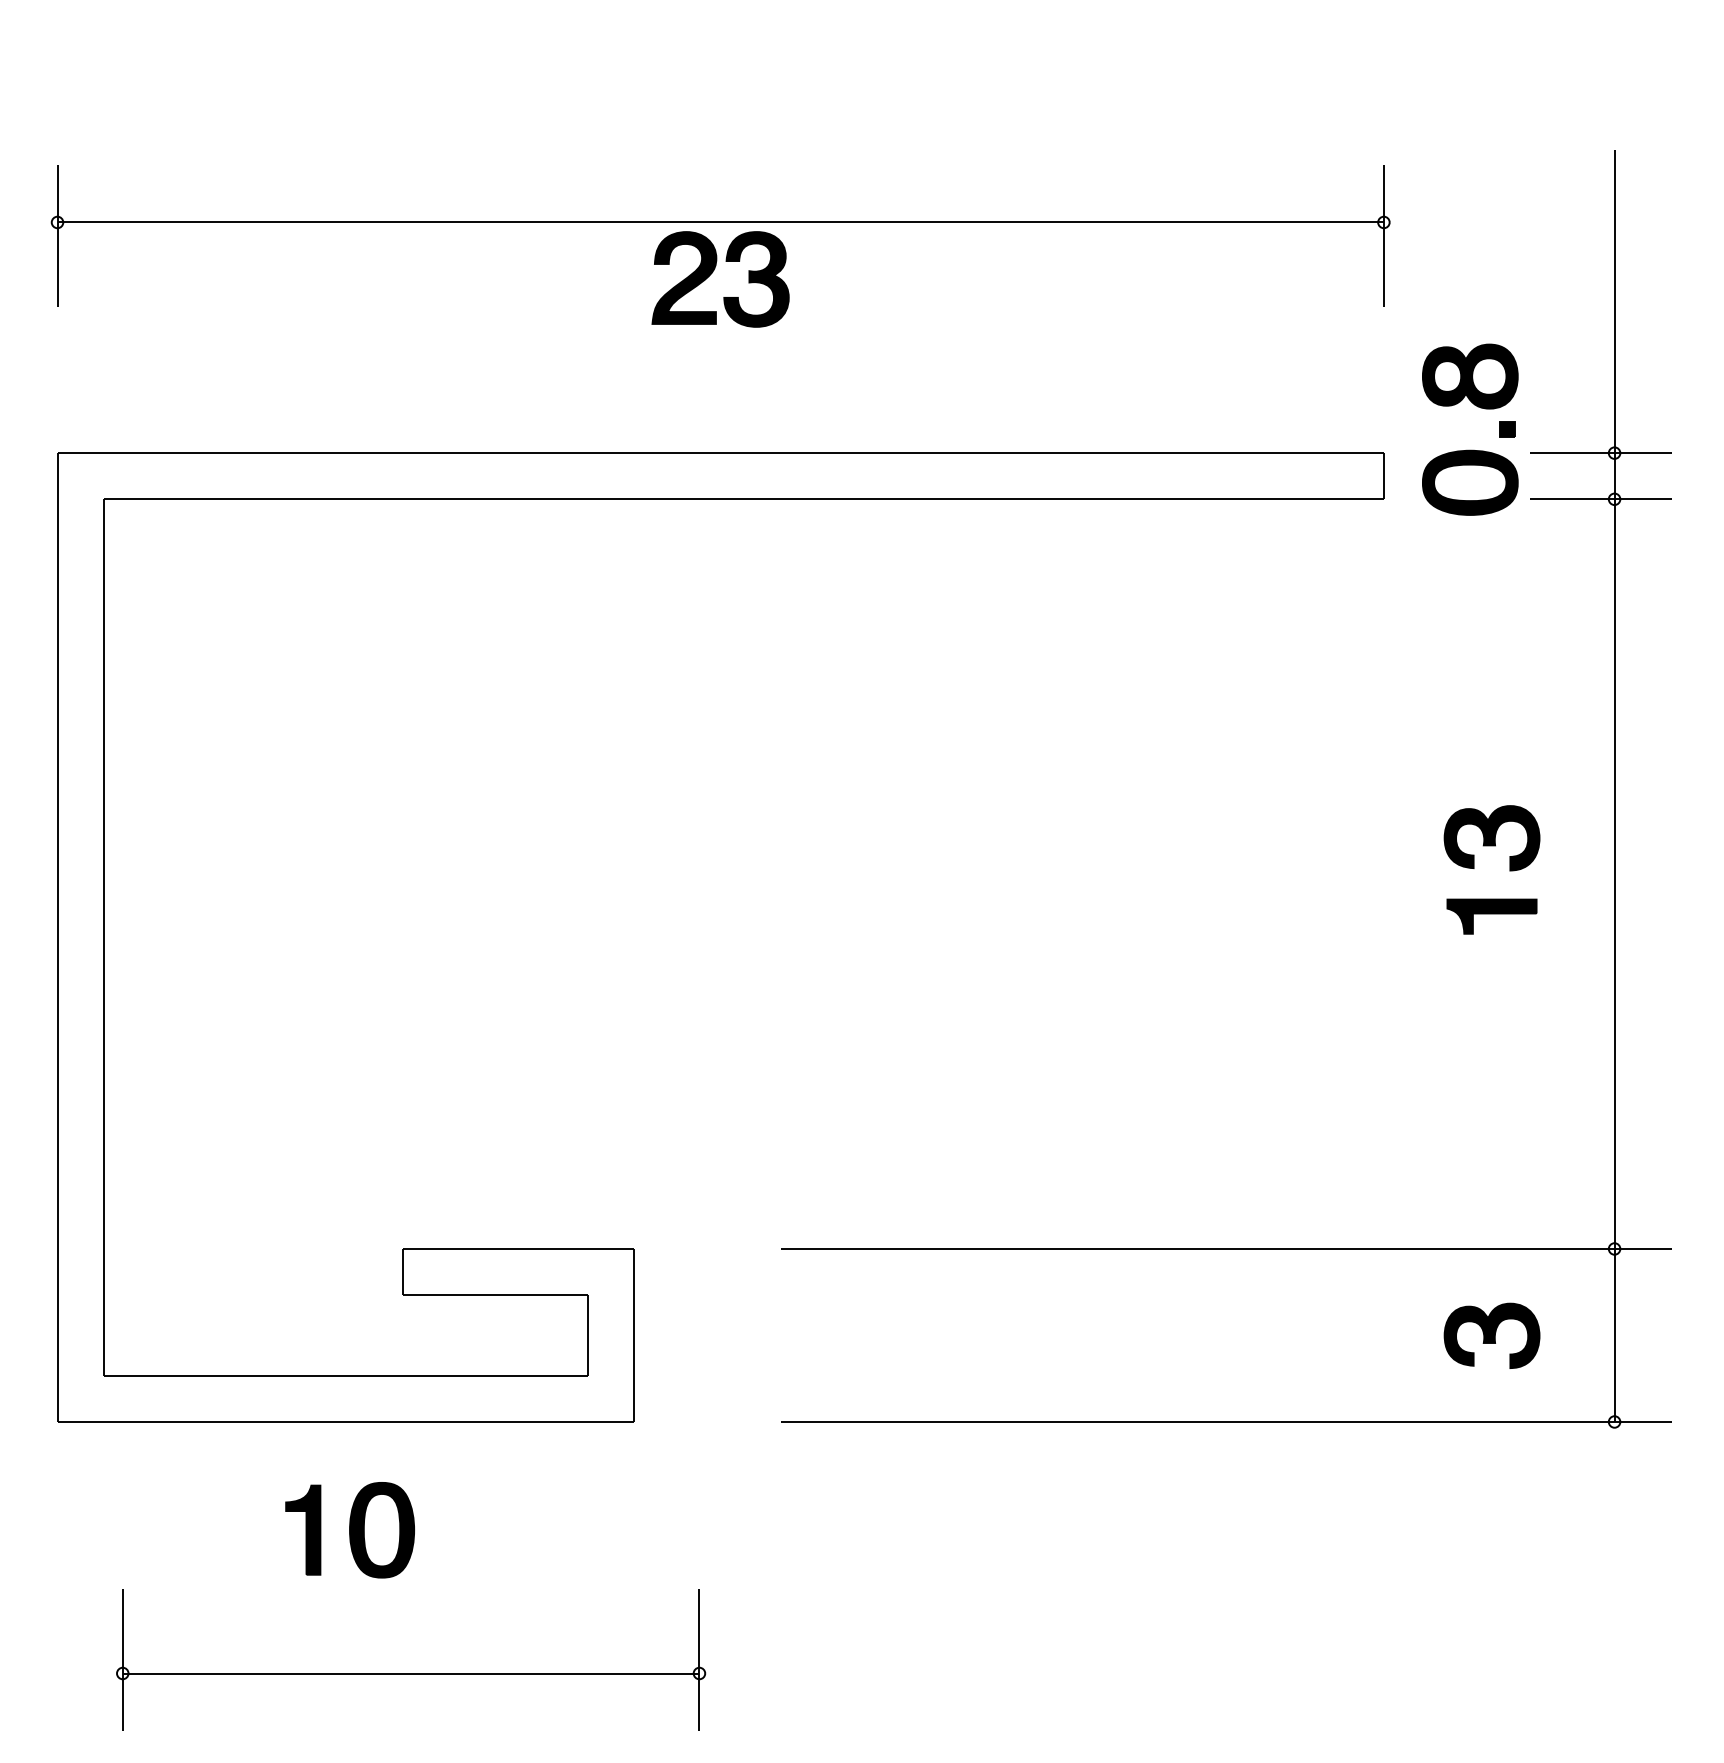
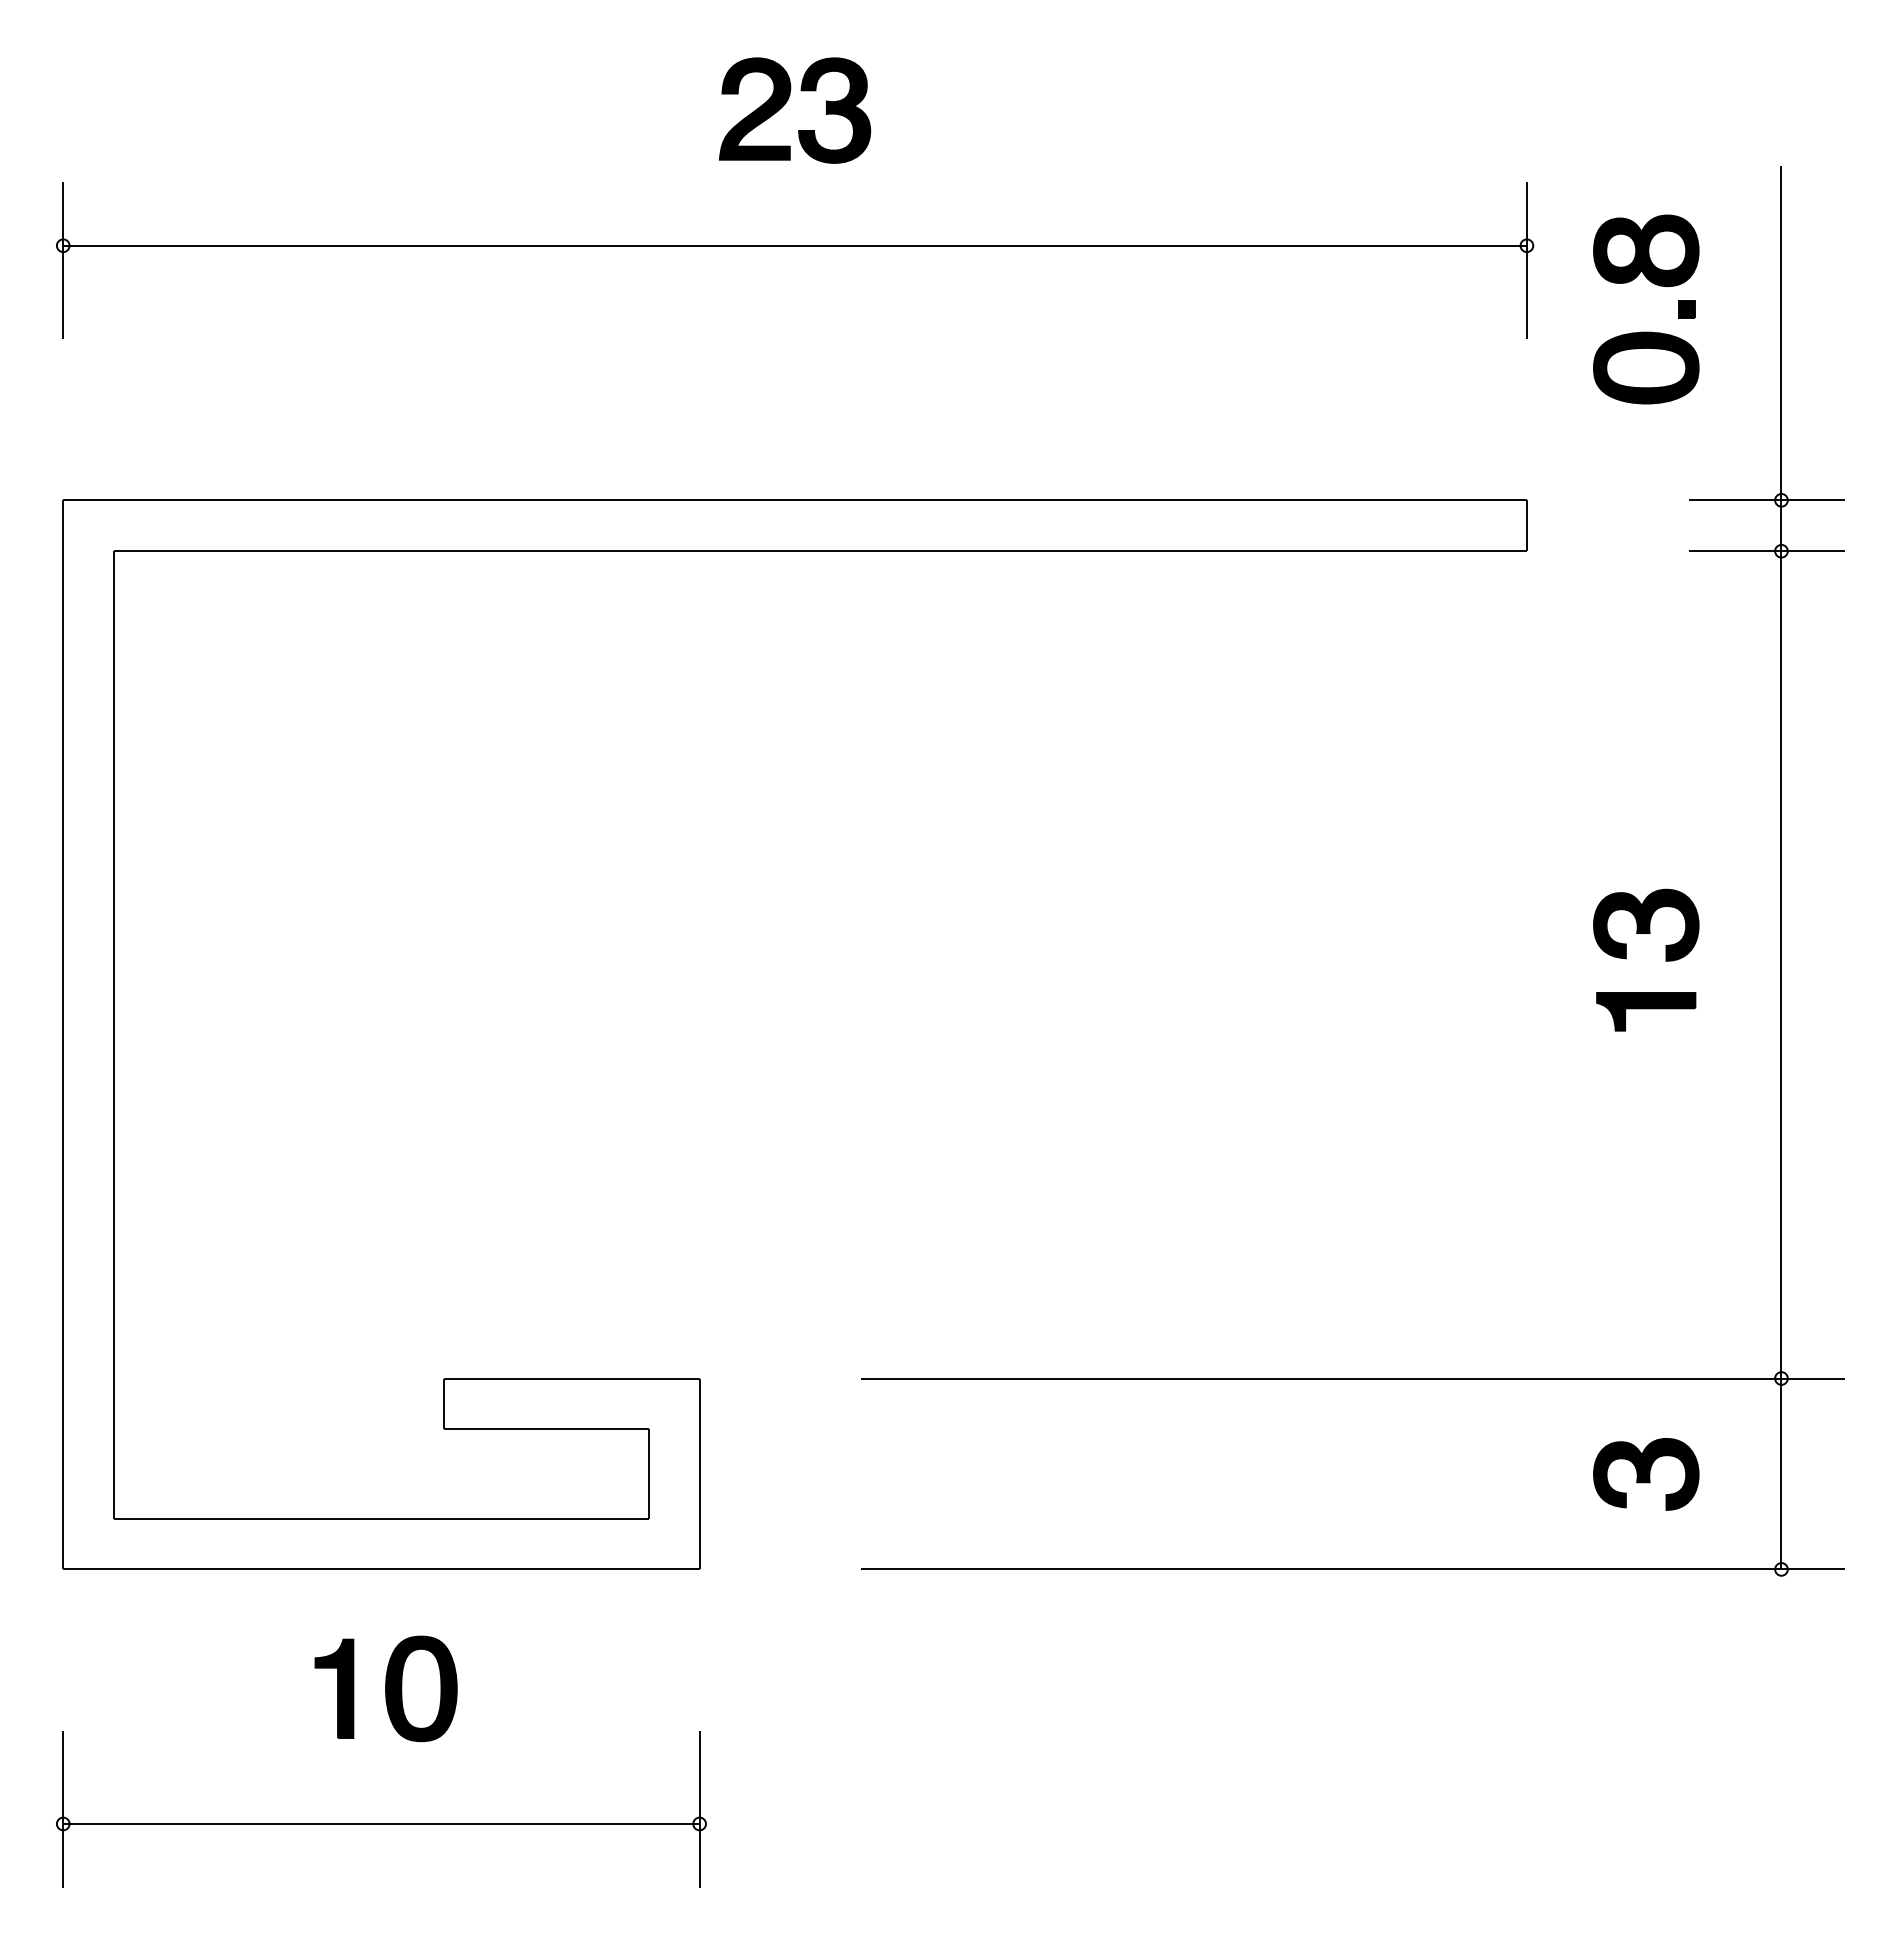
part: (712, 272) -> (786, 103), moved
part: (1470, 449) -> (1646, 331), moved
part: (411, 1673) -> (381, 1823), moved

